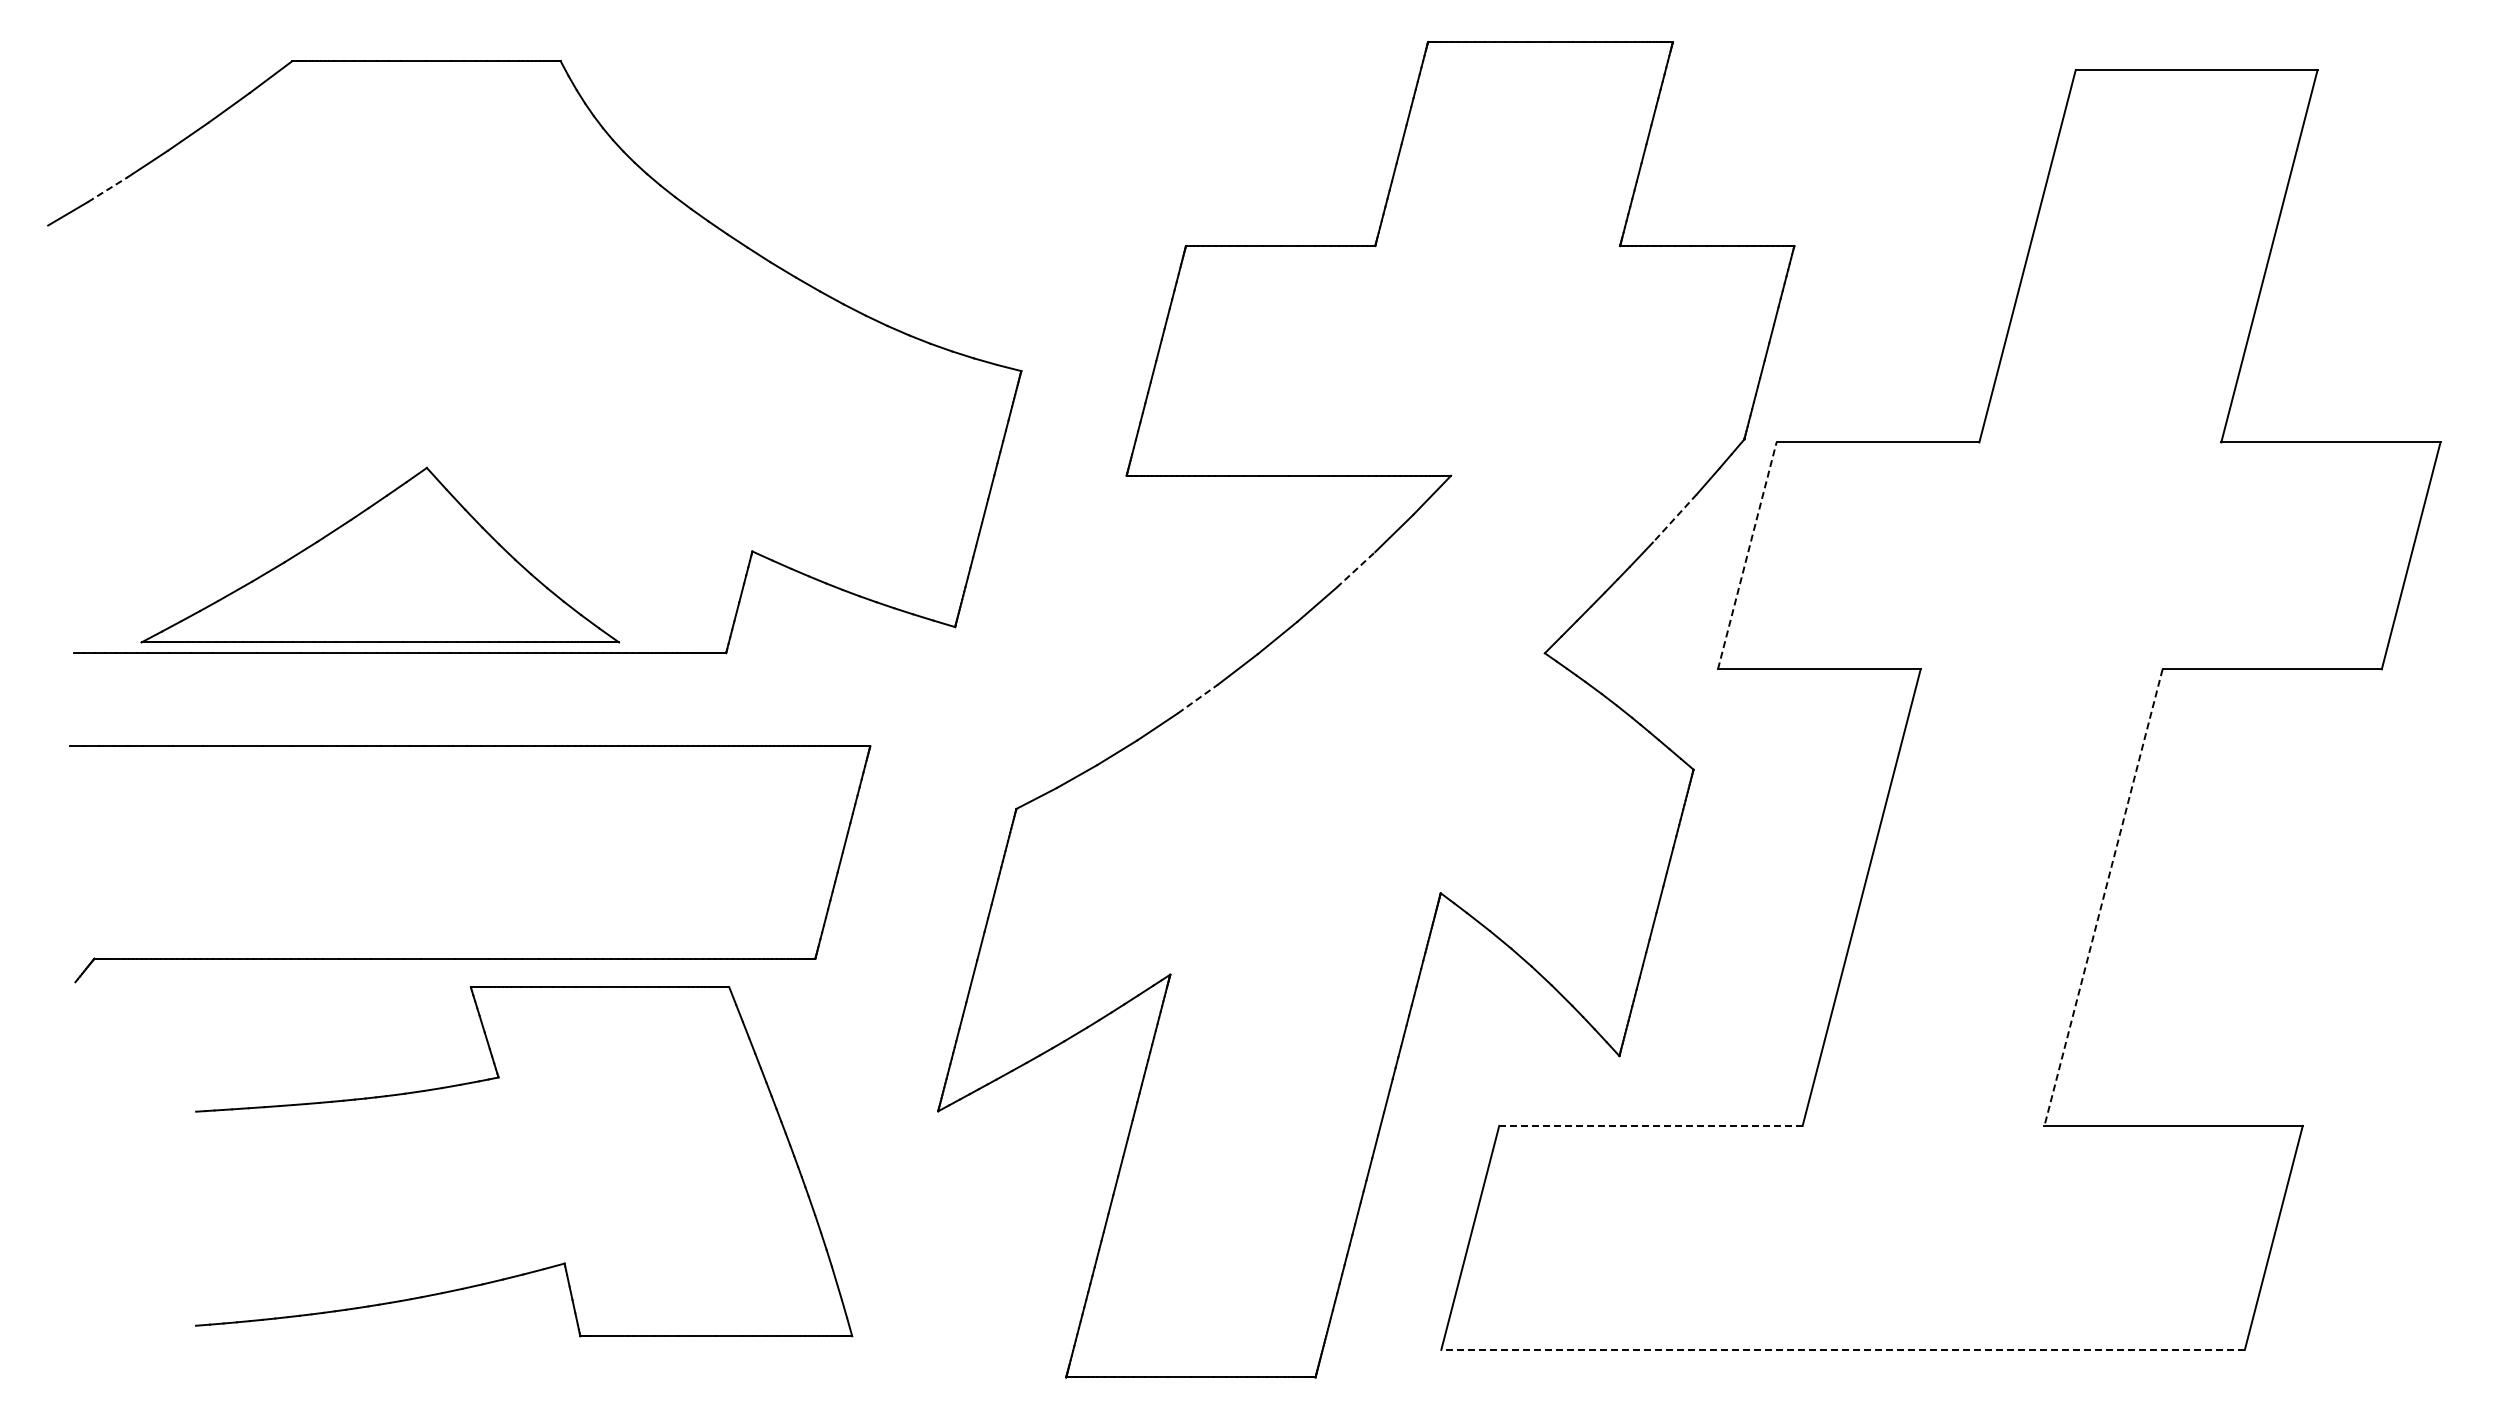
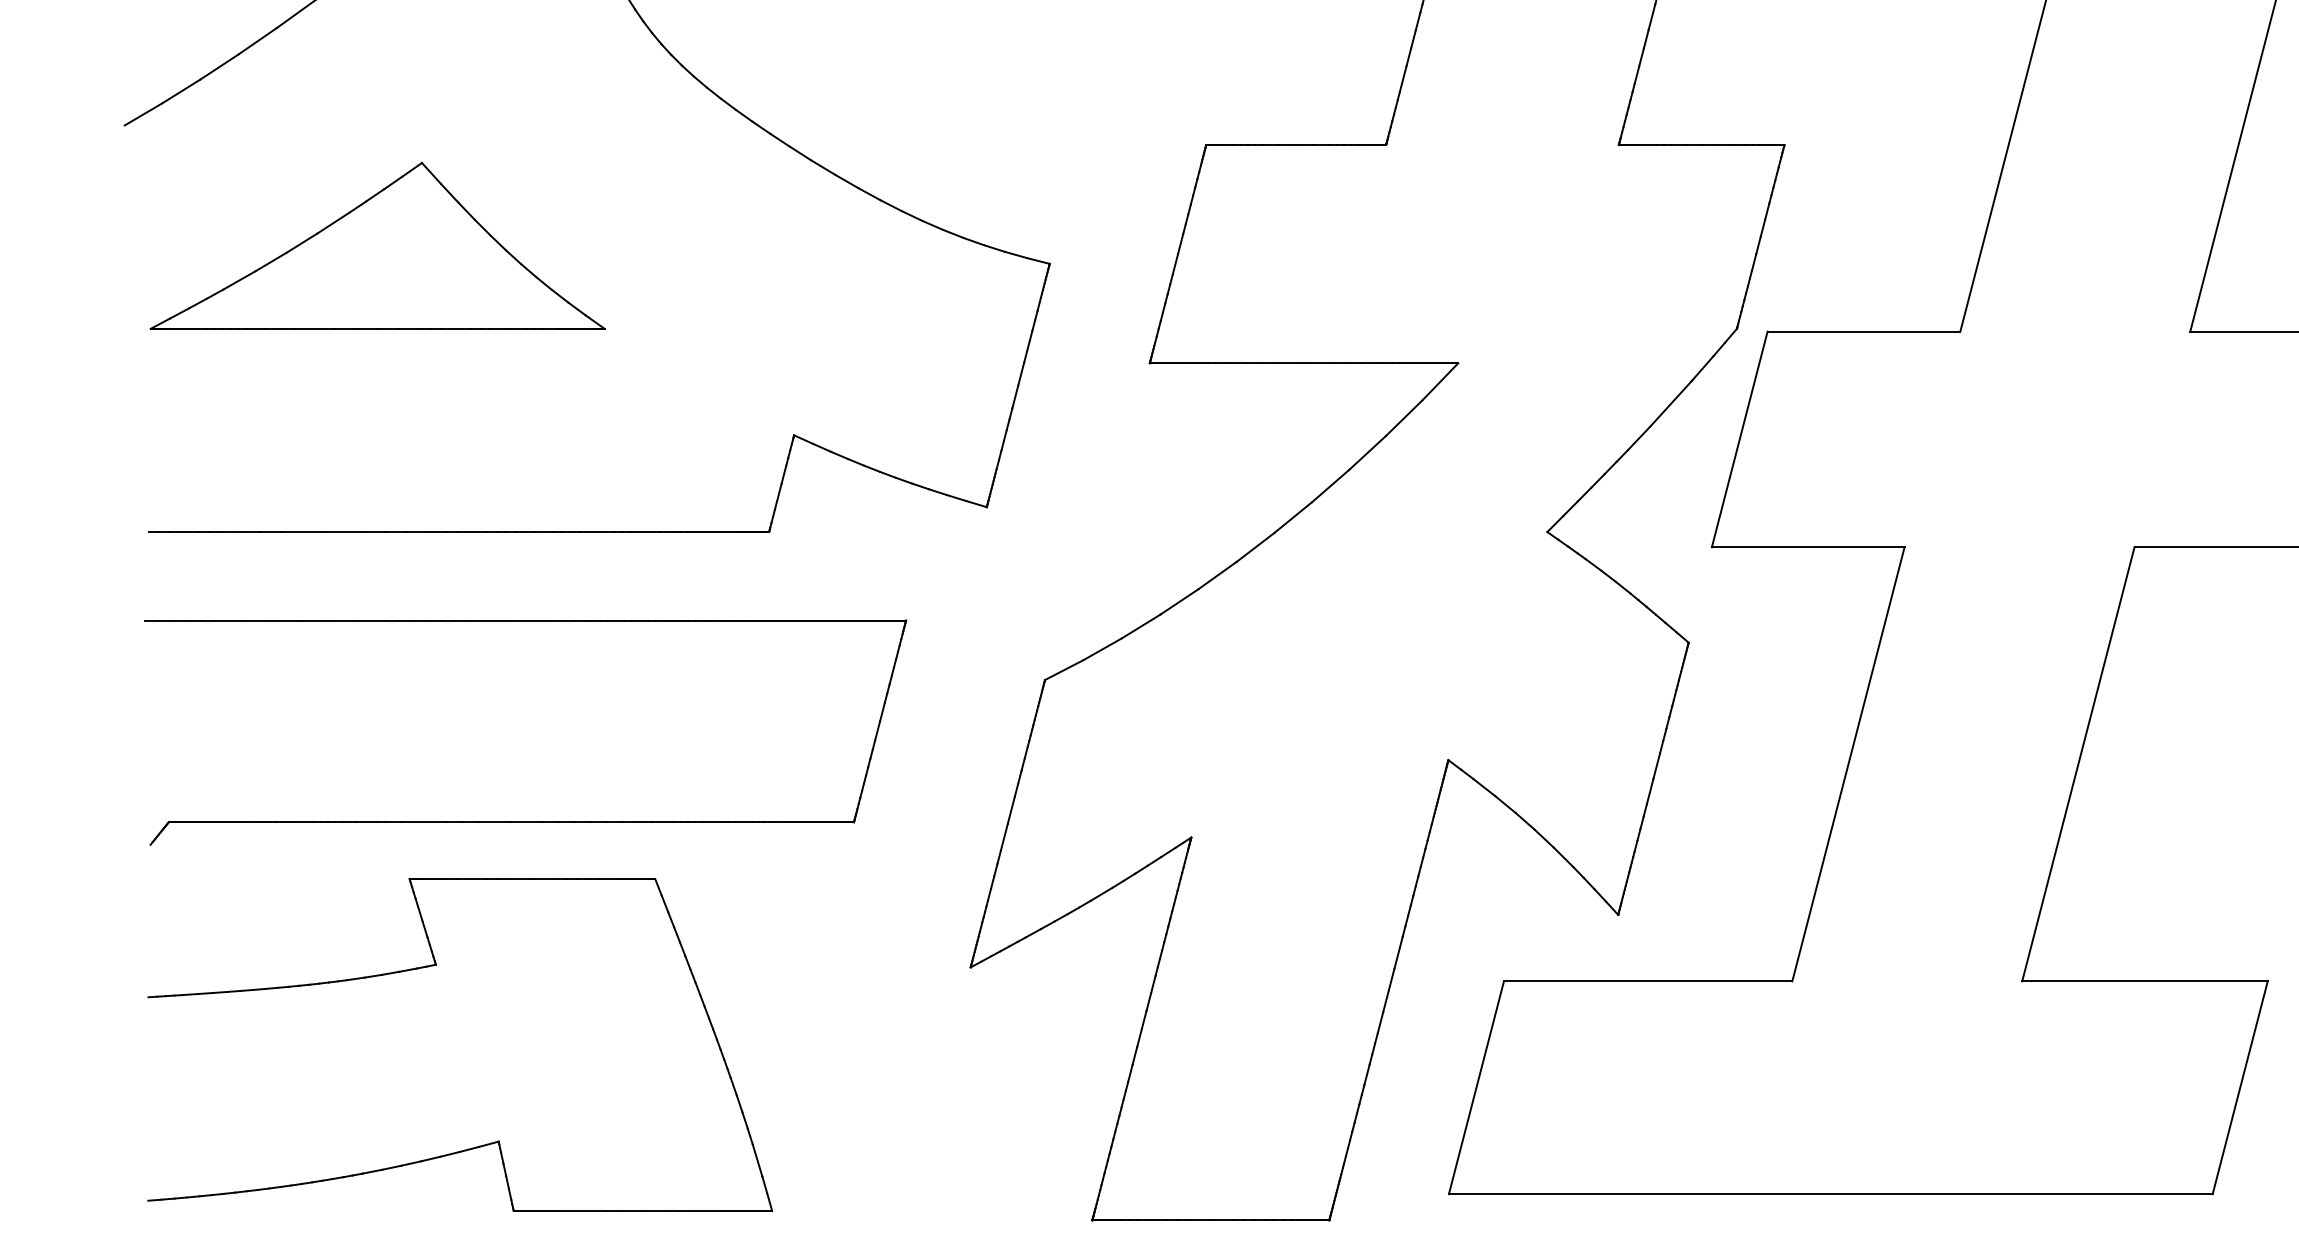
line: (108, 189) -> (182, 91), dashed -> solid
line: (1674, 518) -> (1670, 403), dashed -> solid
part: (380, 554) -> (377, 245), moved
line: (1747, 555) -> (1739, 439), dashed -> solid
line: (1356, 569) -> (1368, 452), dashed -> solid
line: (1197, 699) -> (1217, 576), dashed -> solid
line: (2103, 897) -> (2078, 764), dashed -> solid
part: (499, 1078) -> (436, 965), moved
line: (1650, 1125) -> (1647, 980), dashed -> solid
line: (1843, 1349) -> (1831, 1193), dashed -> solid

